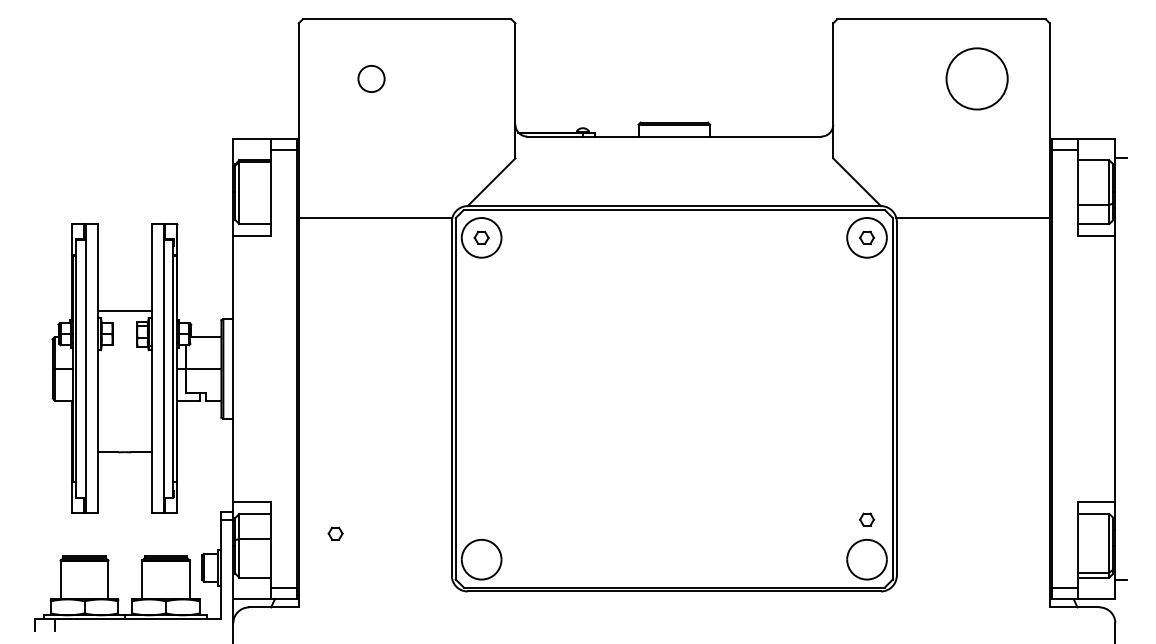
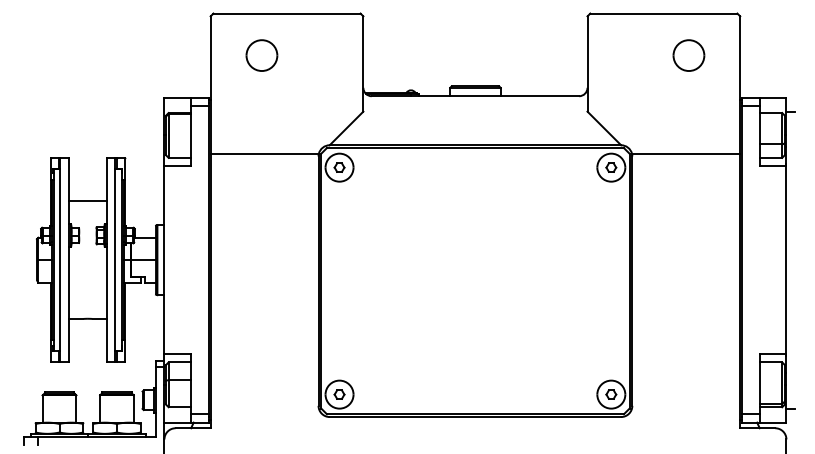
part: (371, 78) -> (261, 55), size x1.67
part: (976, 78) -> (688, 55), size x0.71
line: (124, 310) -> (87, 201), moved
part: (866, 519) -> (610, 394), moved
part: (335, 533) -> (339, 394), moved

